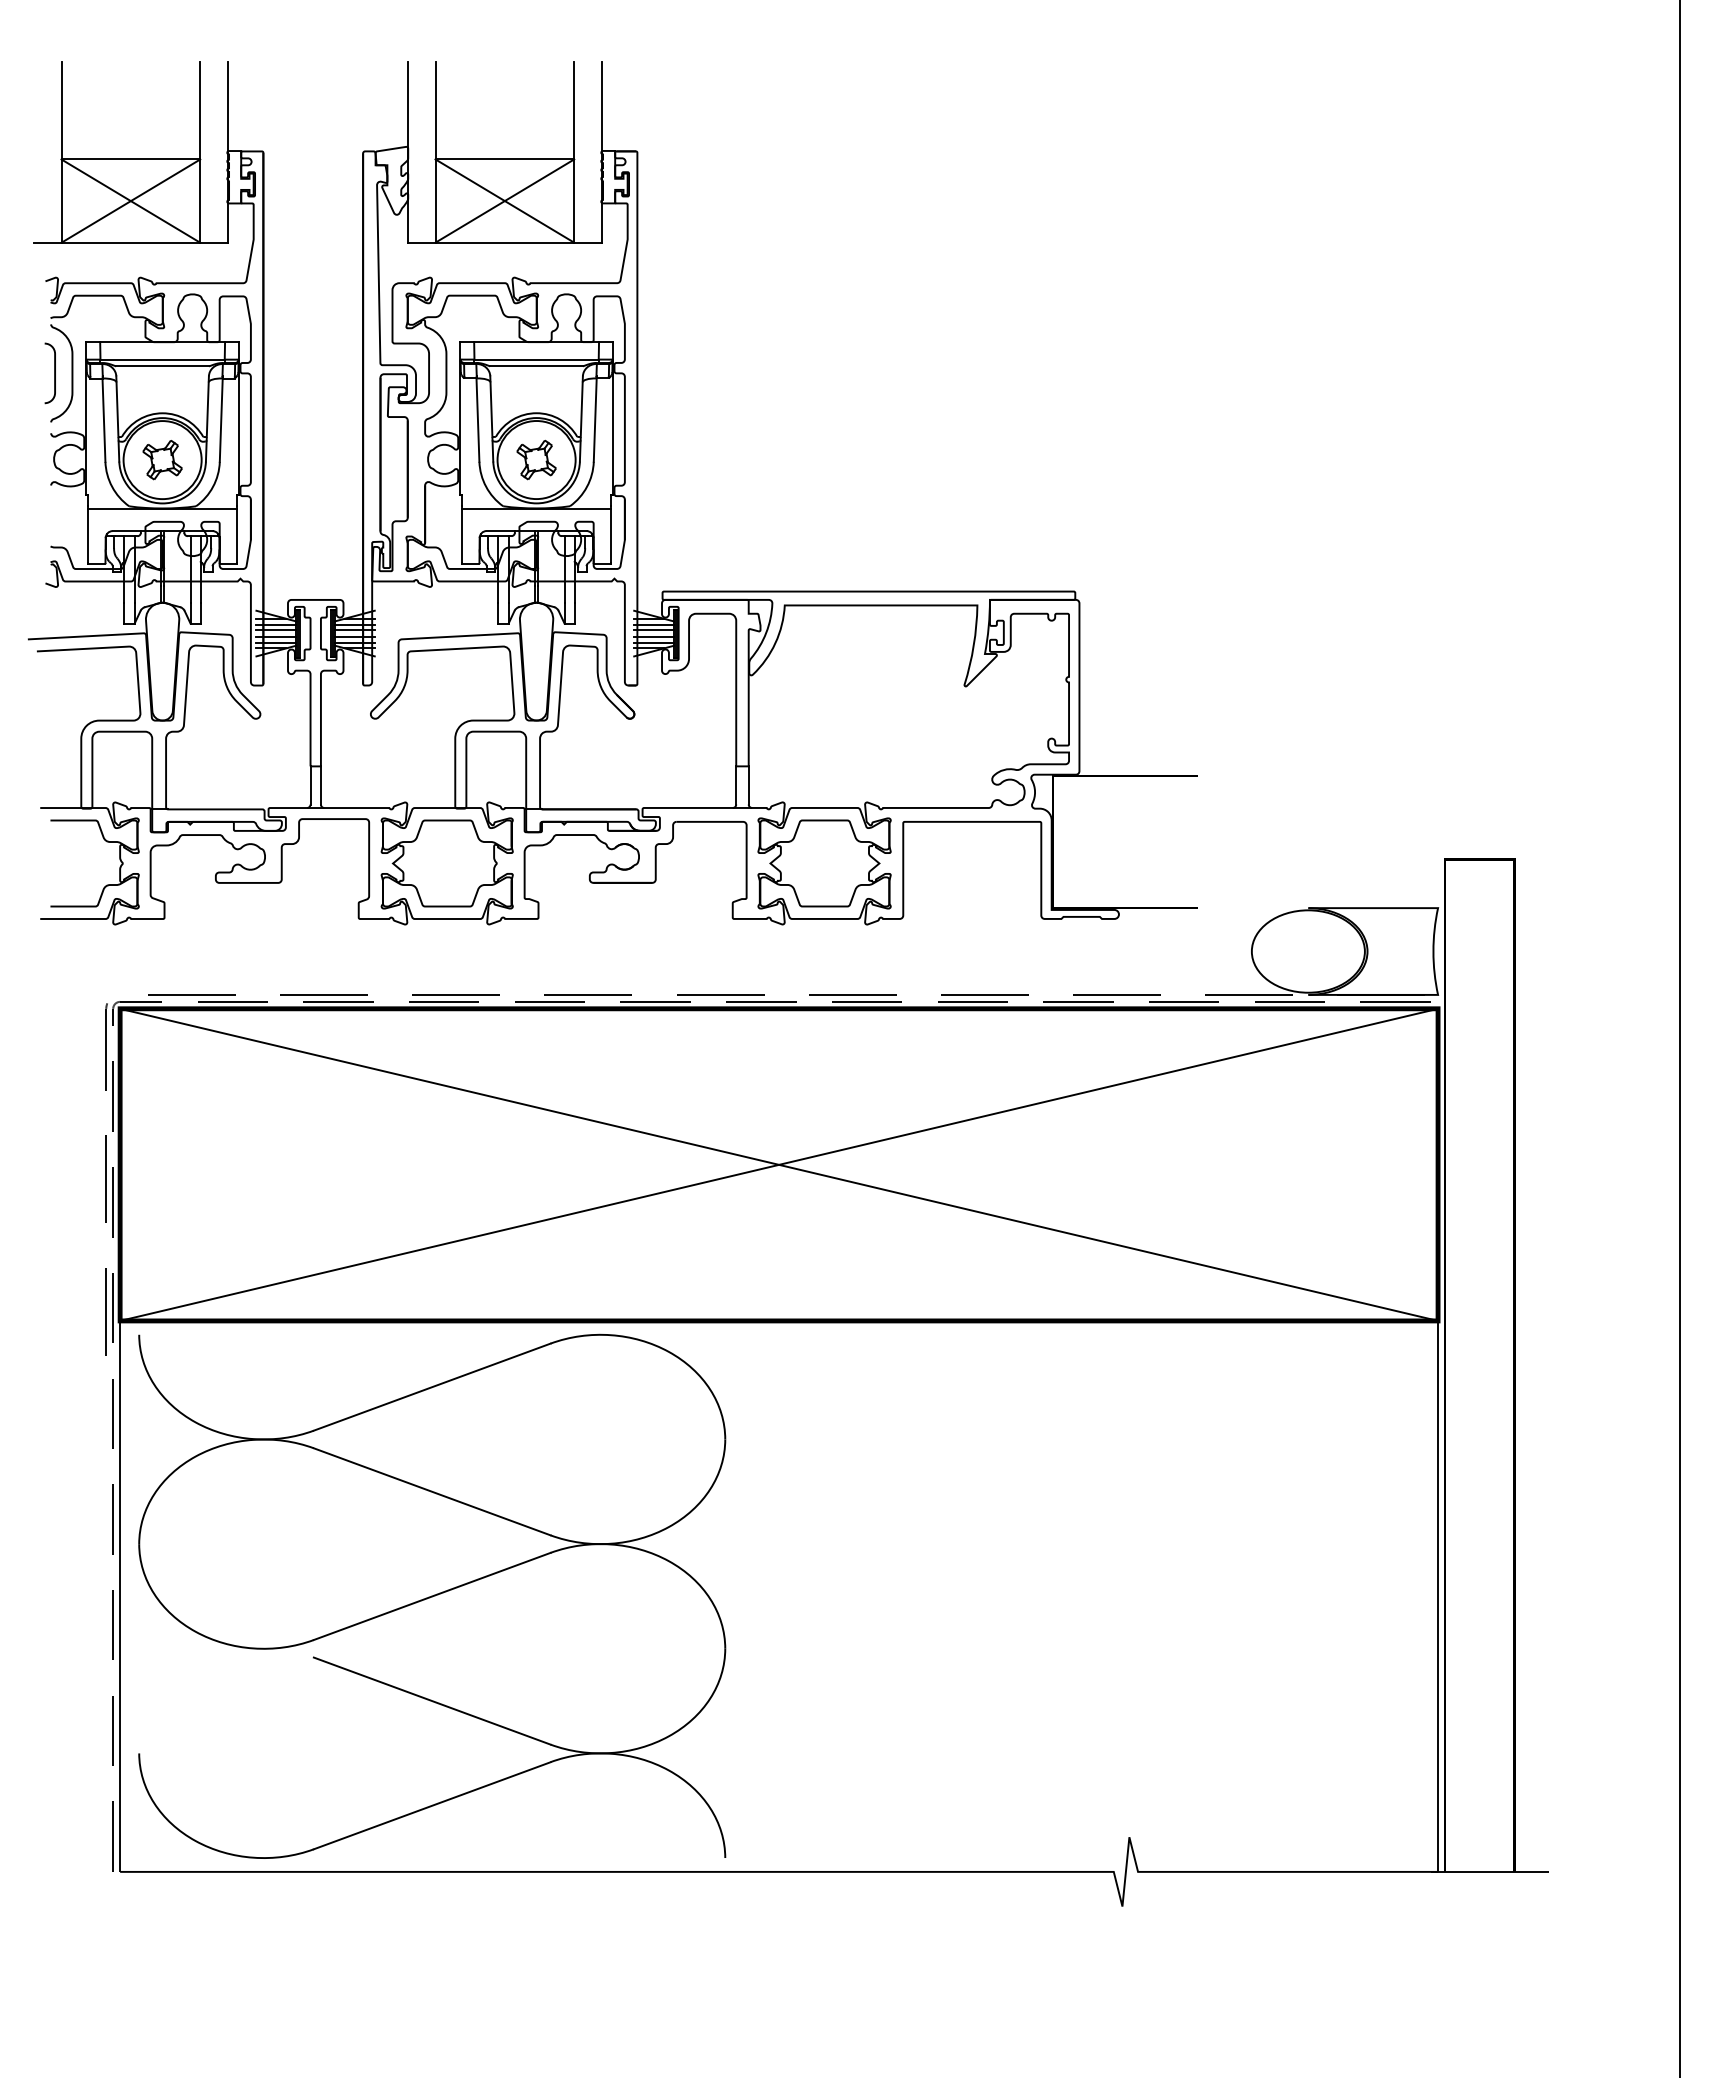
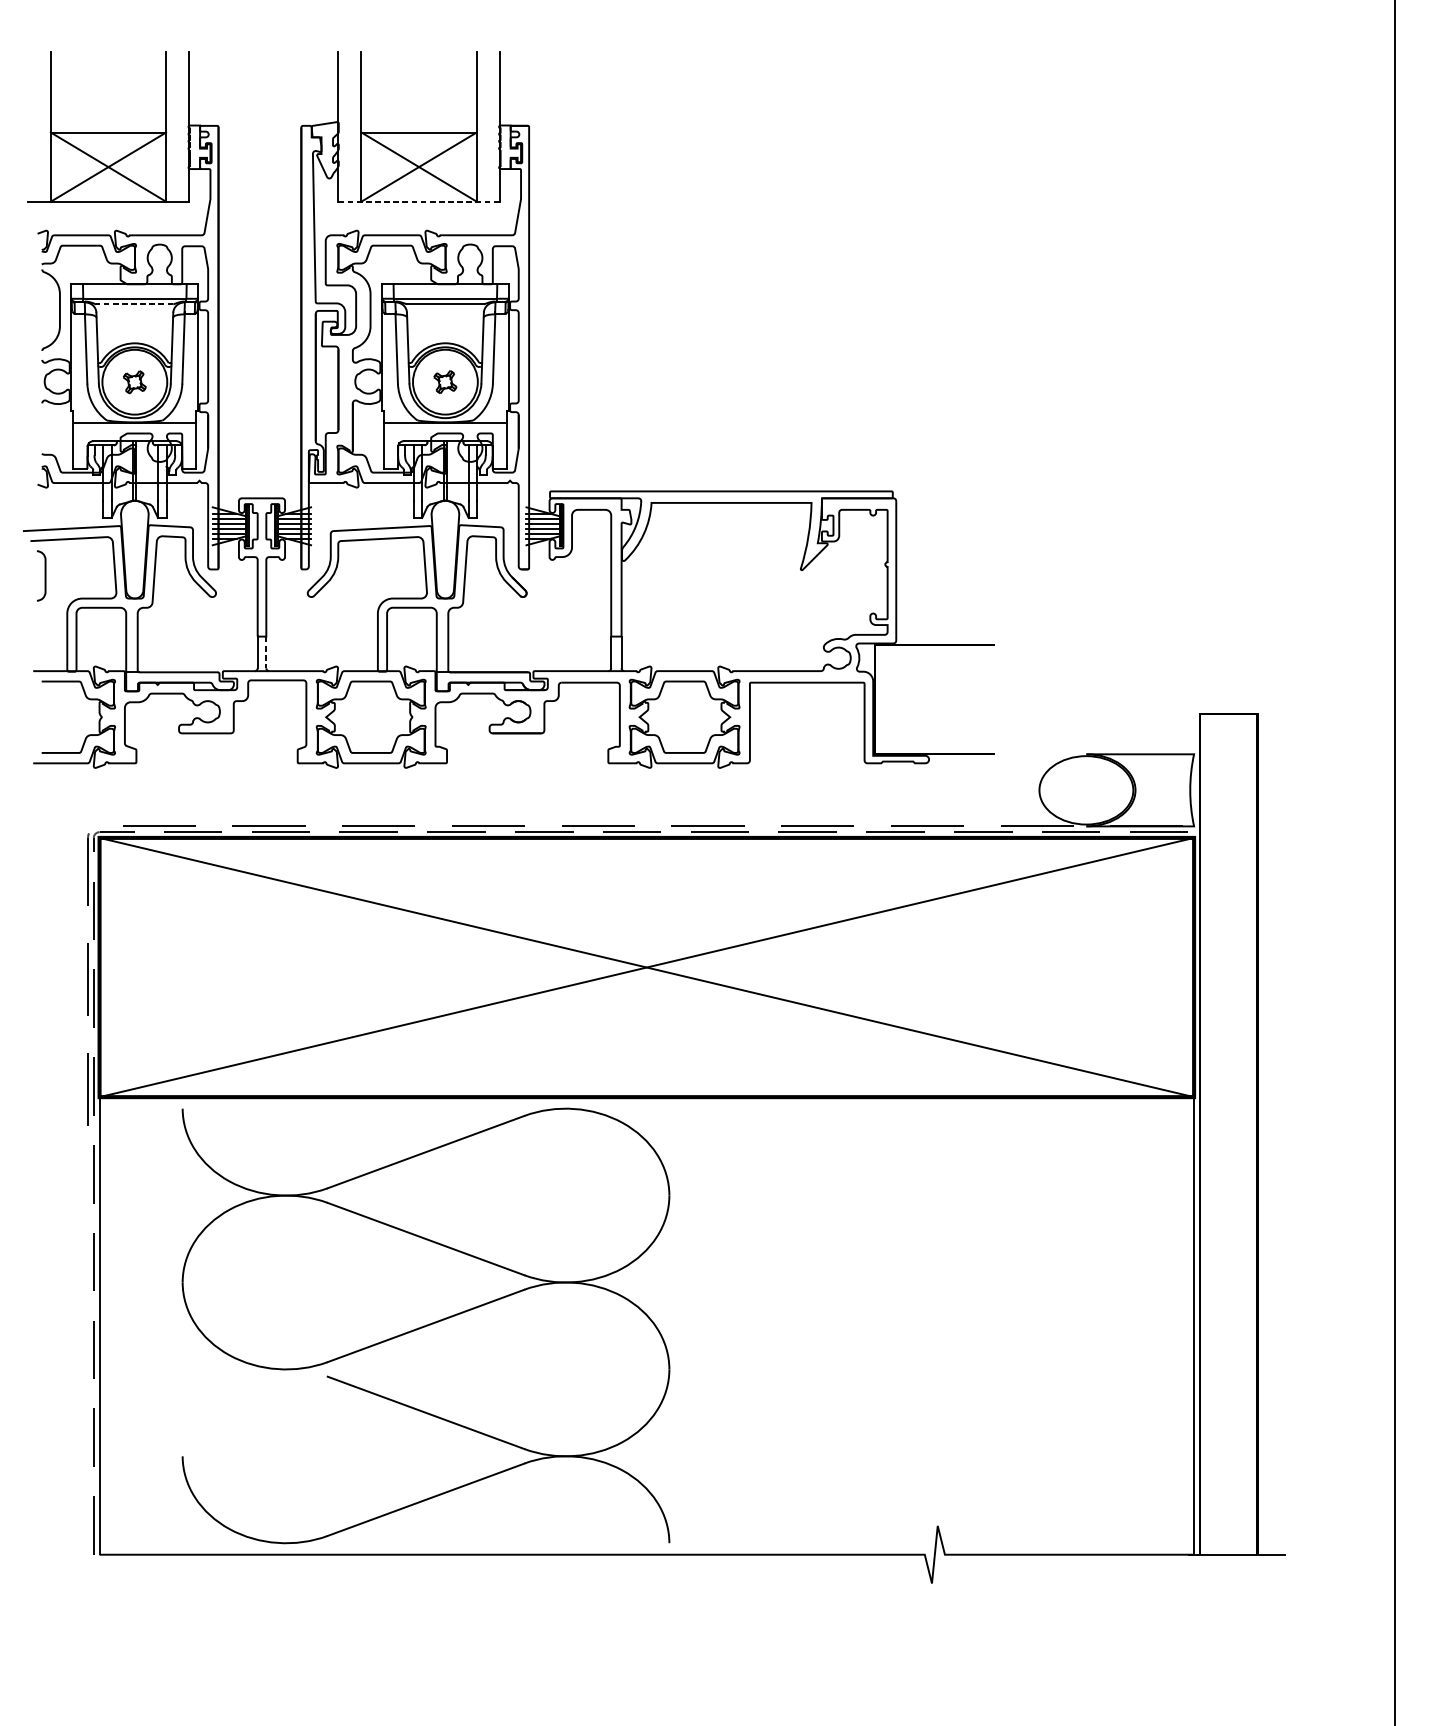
line: (505, 242) -> (419, 201), solid -> dashed
line: (162, 366) -> (134, 304), solid -> dashed
curve: (54, 373) -> (45, 576), moved
part: (536, 459) -> (445, 381), size x0.7
part: (162, 460) -> (134, 382), size x0.7
line: (320, 785) -> (265, 652), solid -> dashed
part: (432, 1595) -> (426, 1325), moved

